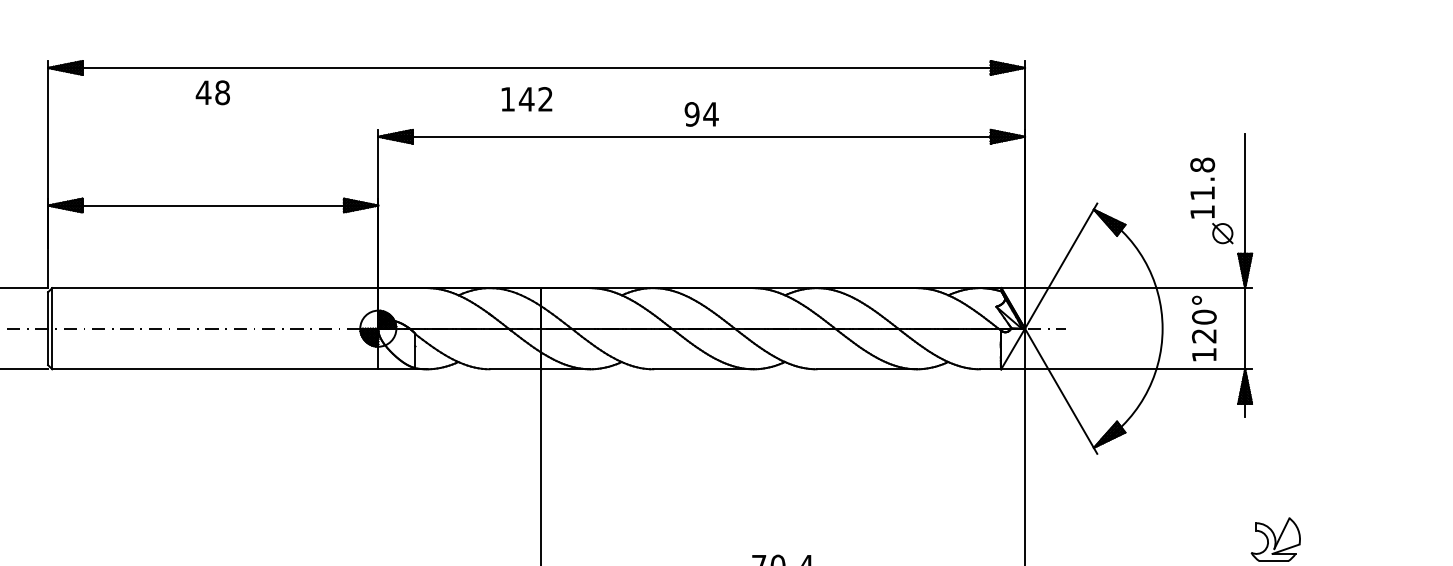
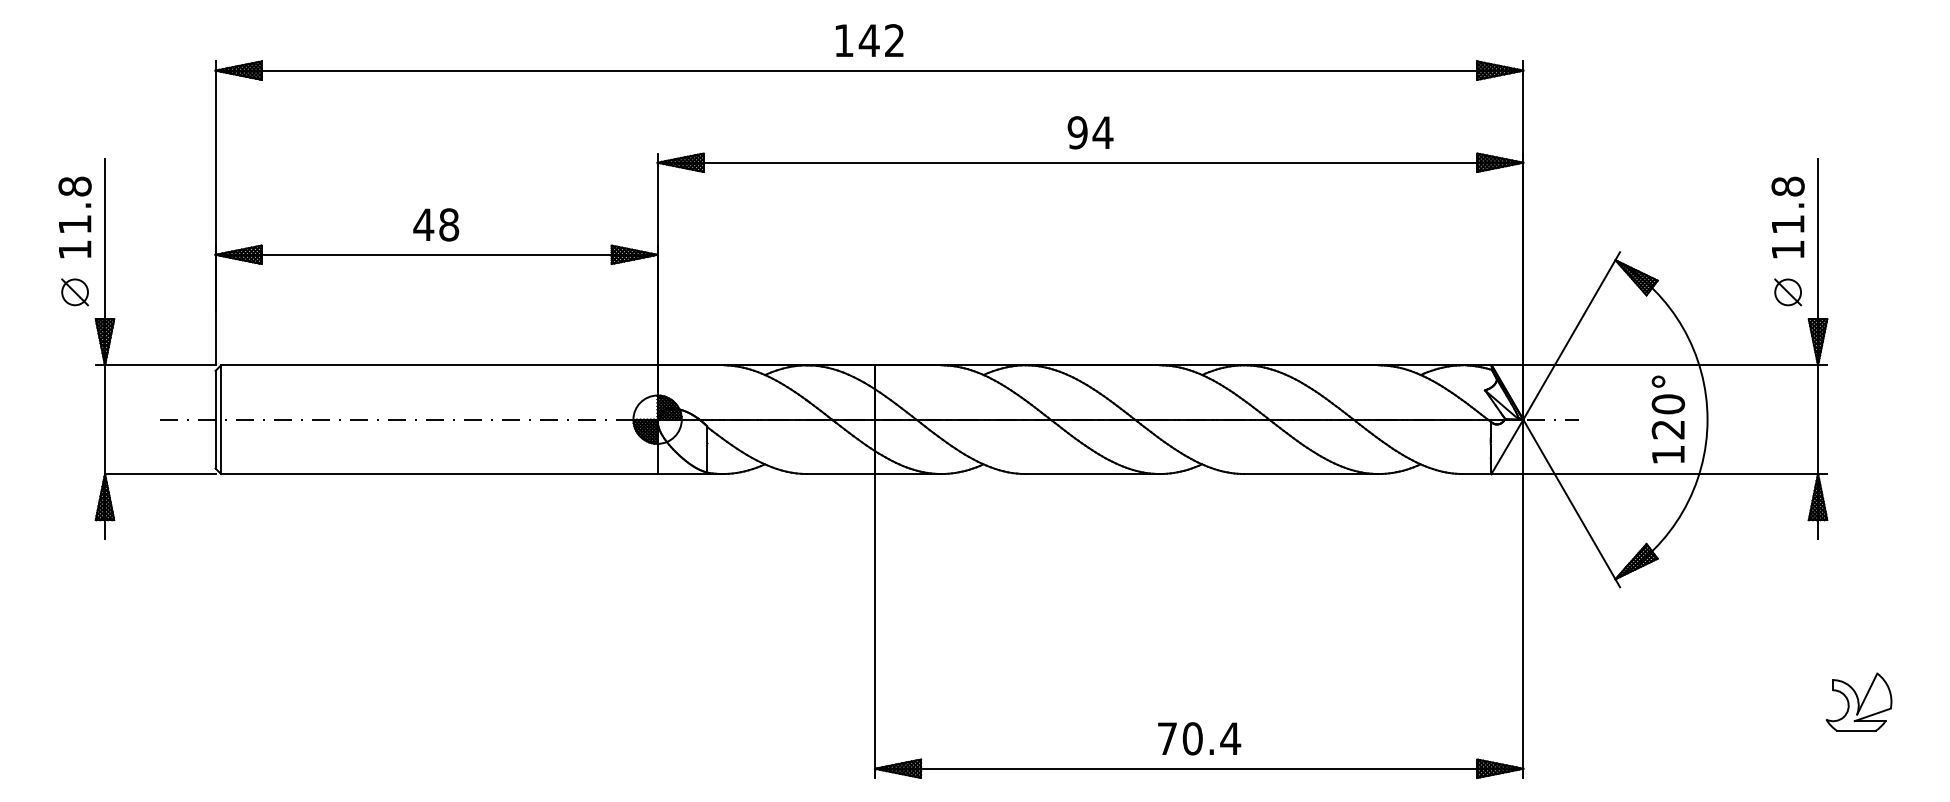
text: (213, 92) -> (436, 224), moved
text: (526, 99) -> (869, 40), moved
text: (1202, 188) -> (1787, 217), moved
text: (1204, 328) -> (1668, 419), moved

